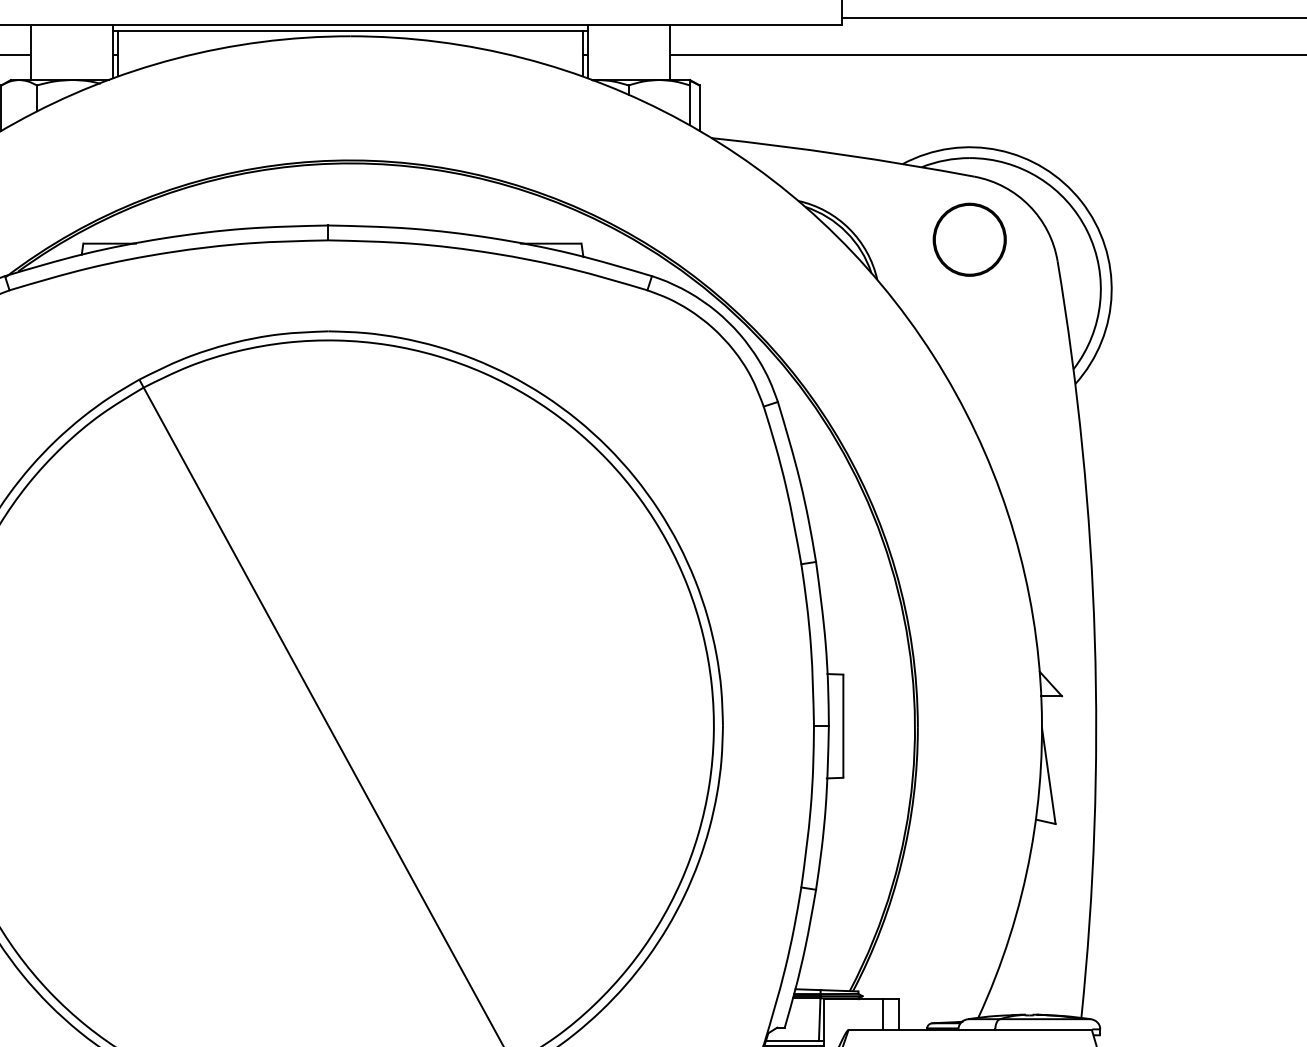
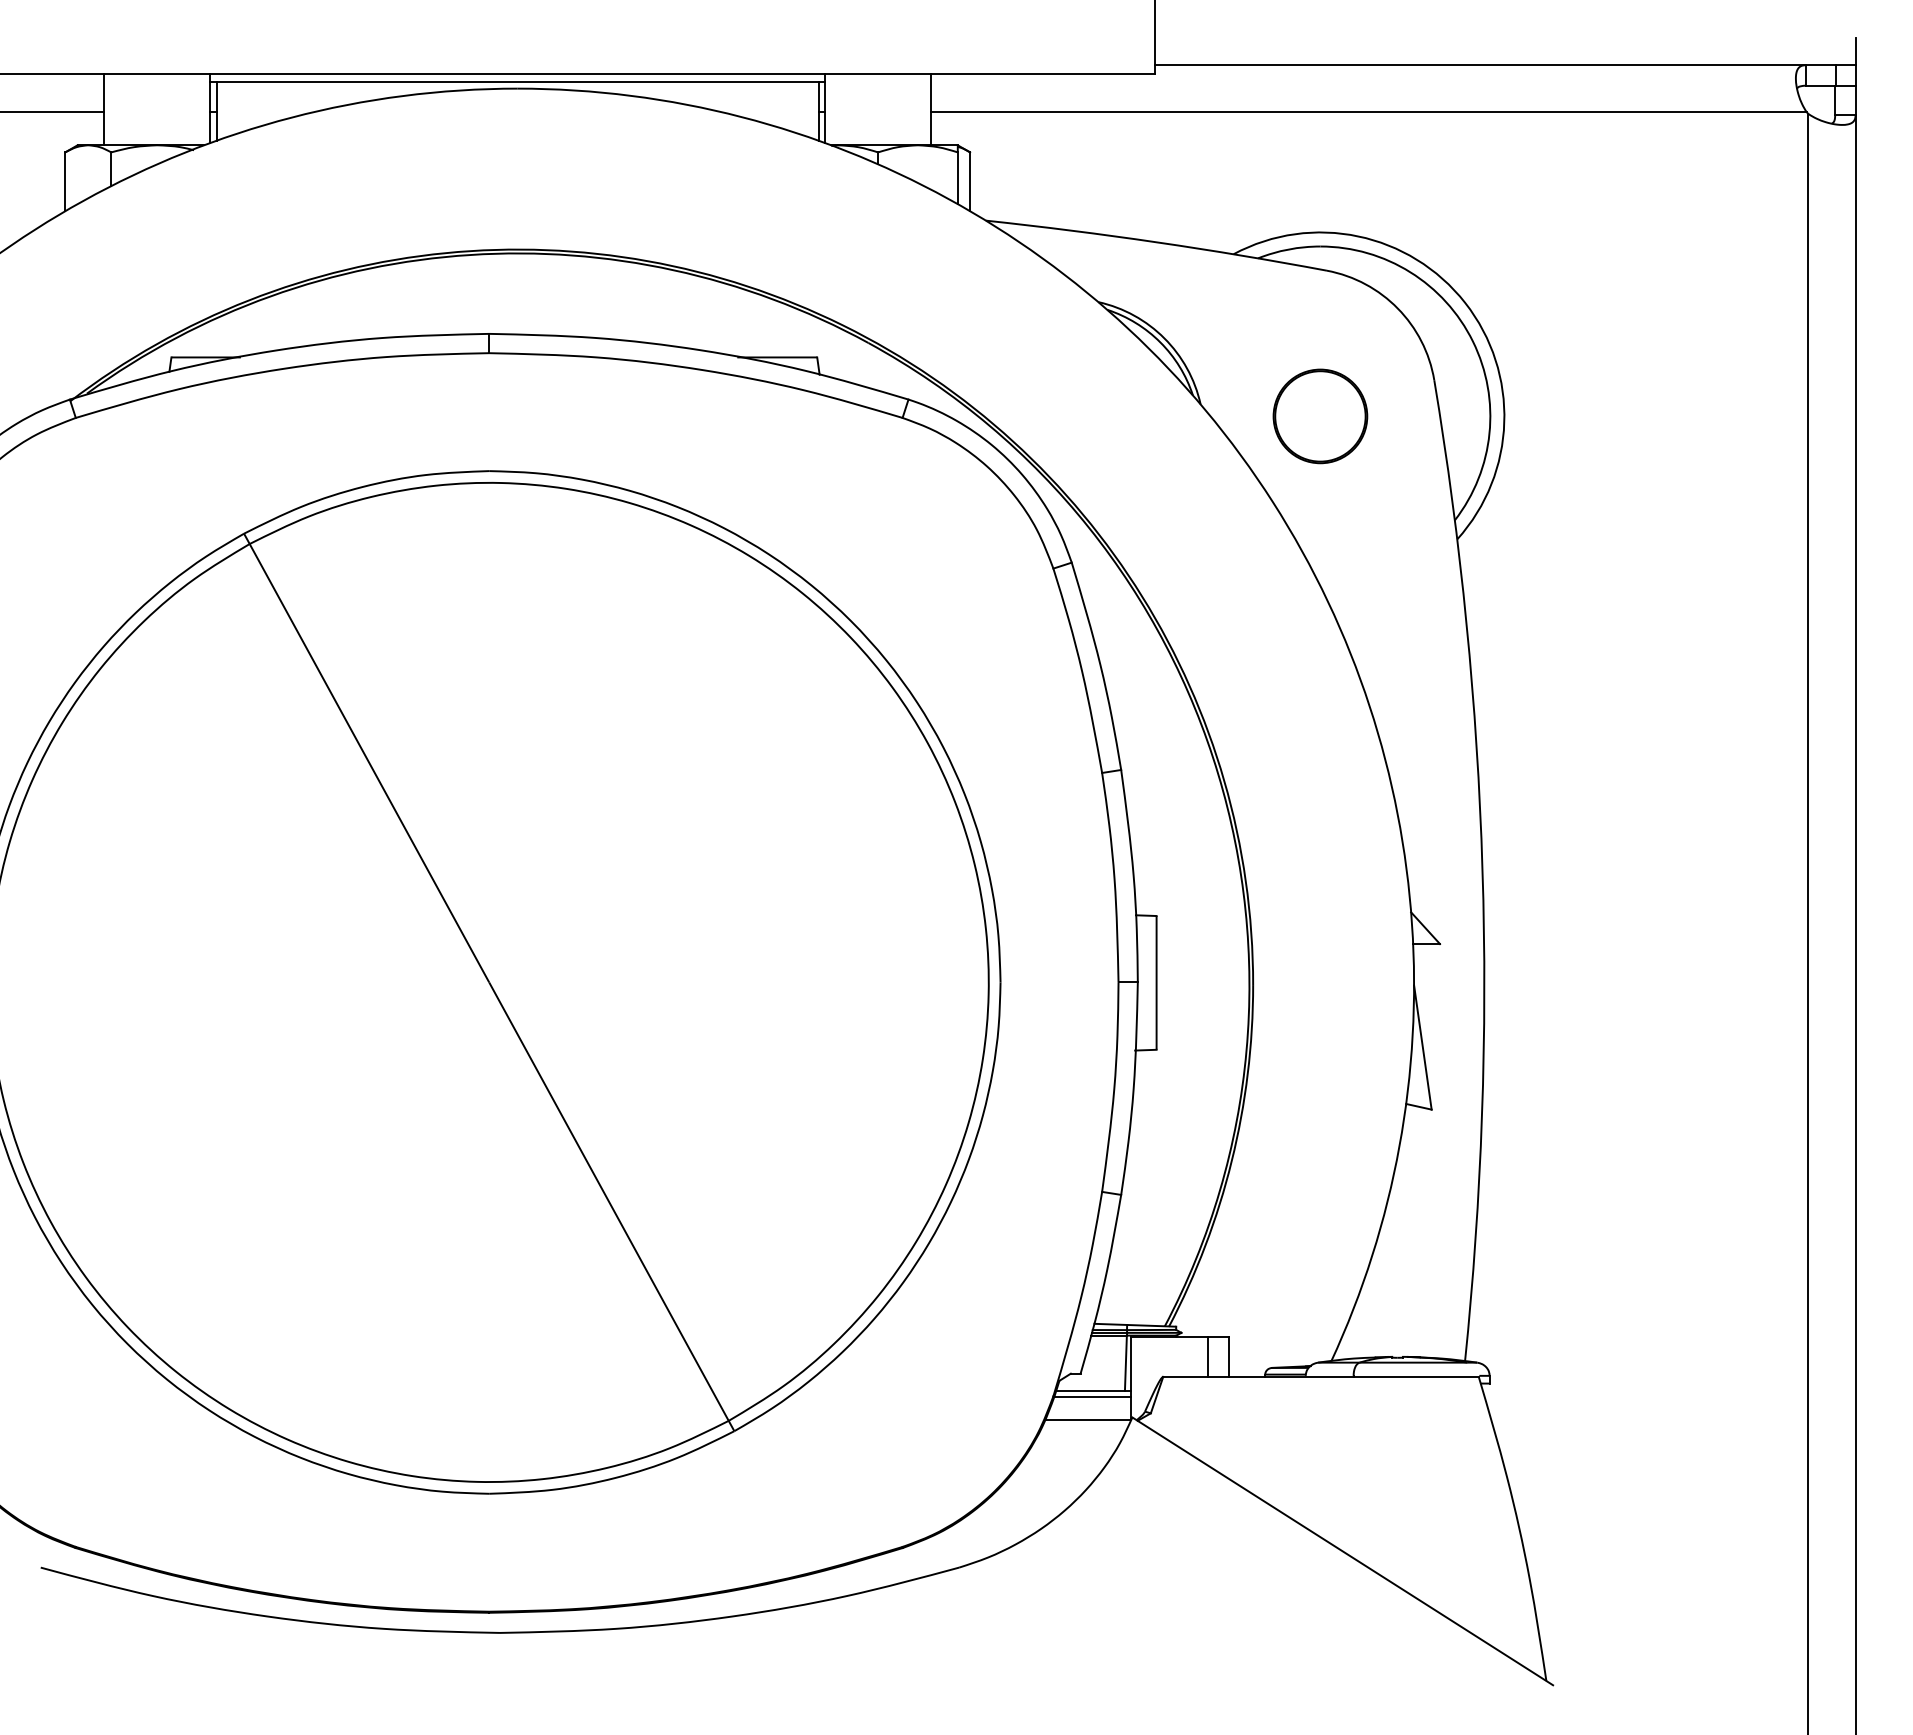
part: (969, 239) -> (1320, 416), moved

